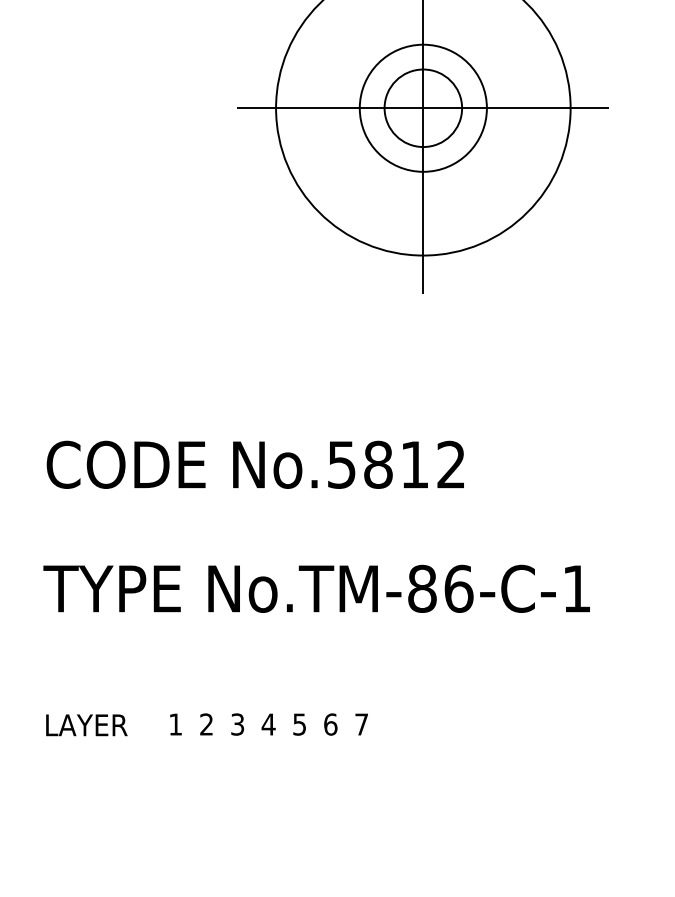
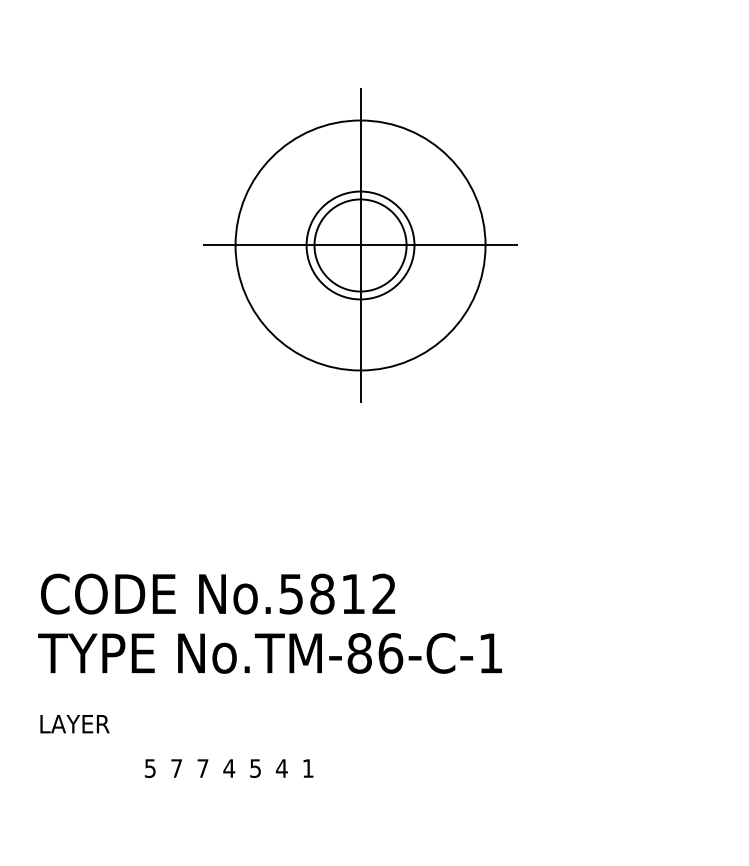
circle: (423, 108) -> (360, 245), size x1.4
text: (254, 464) -> (217, 593), moved
text: (175, 724) -> (150, 768), 1 -> 5
text: (206, 724) -> (176, 768), 2 -> 7
text: (237, 724) -> (202, 768), 3 -> 7
text: (330, 724) -> (281, 768), 6 -> 4
text: (362, 724) -> (308, 768), 7 -> 1
text: (86, 725) -> (74, 724), moved

